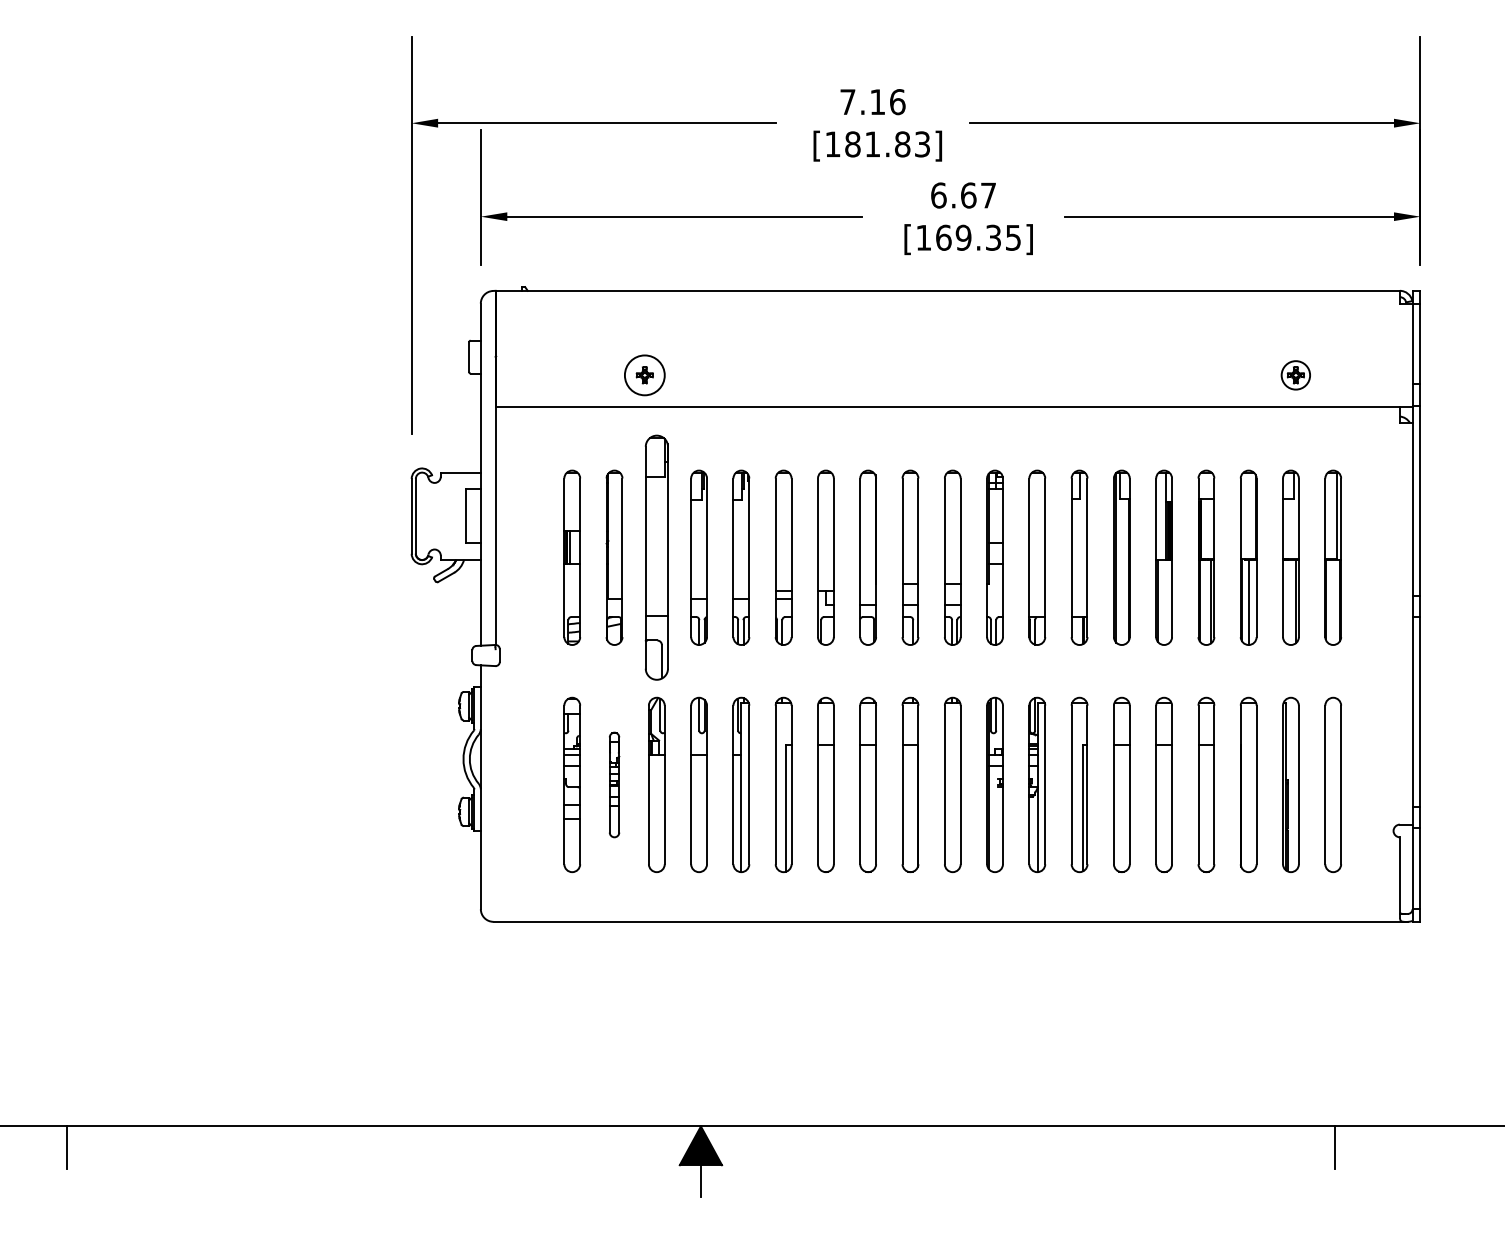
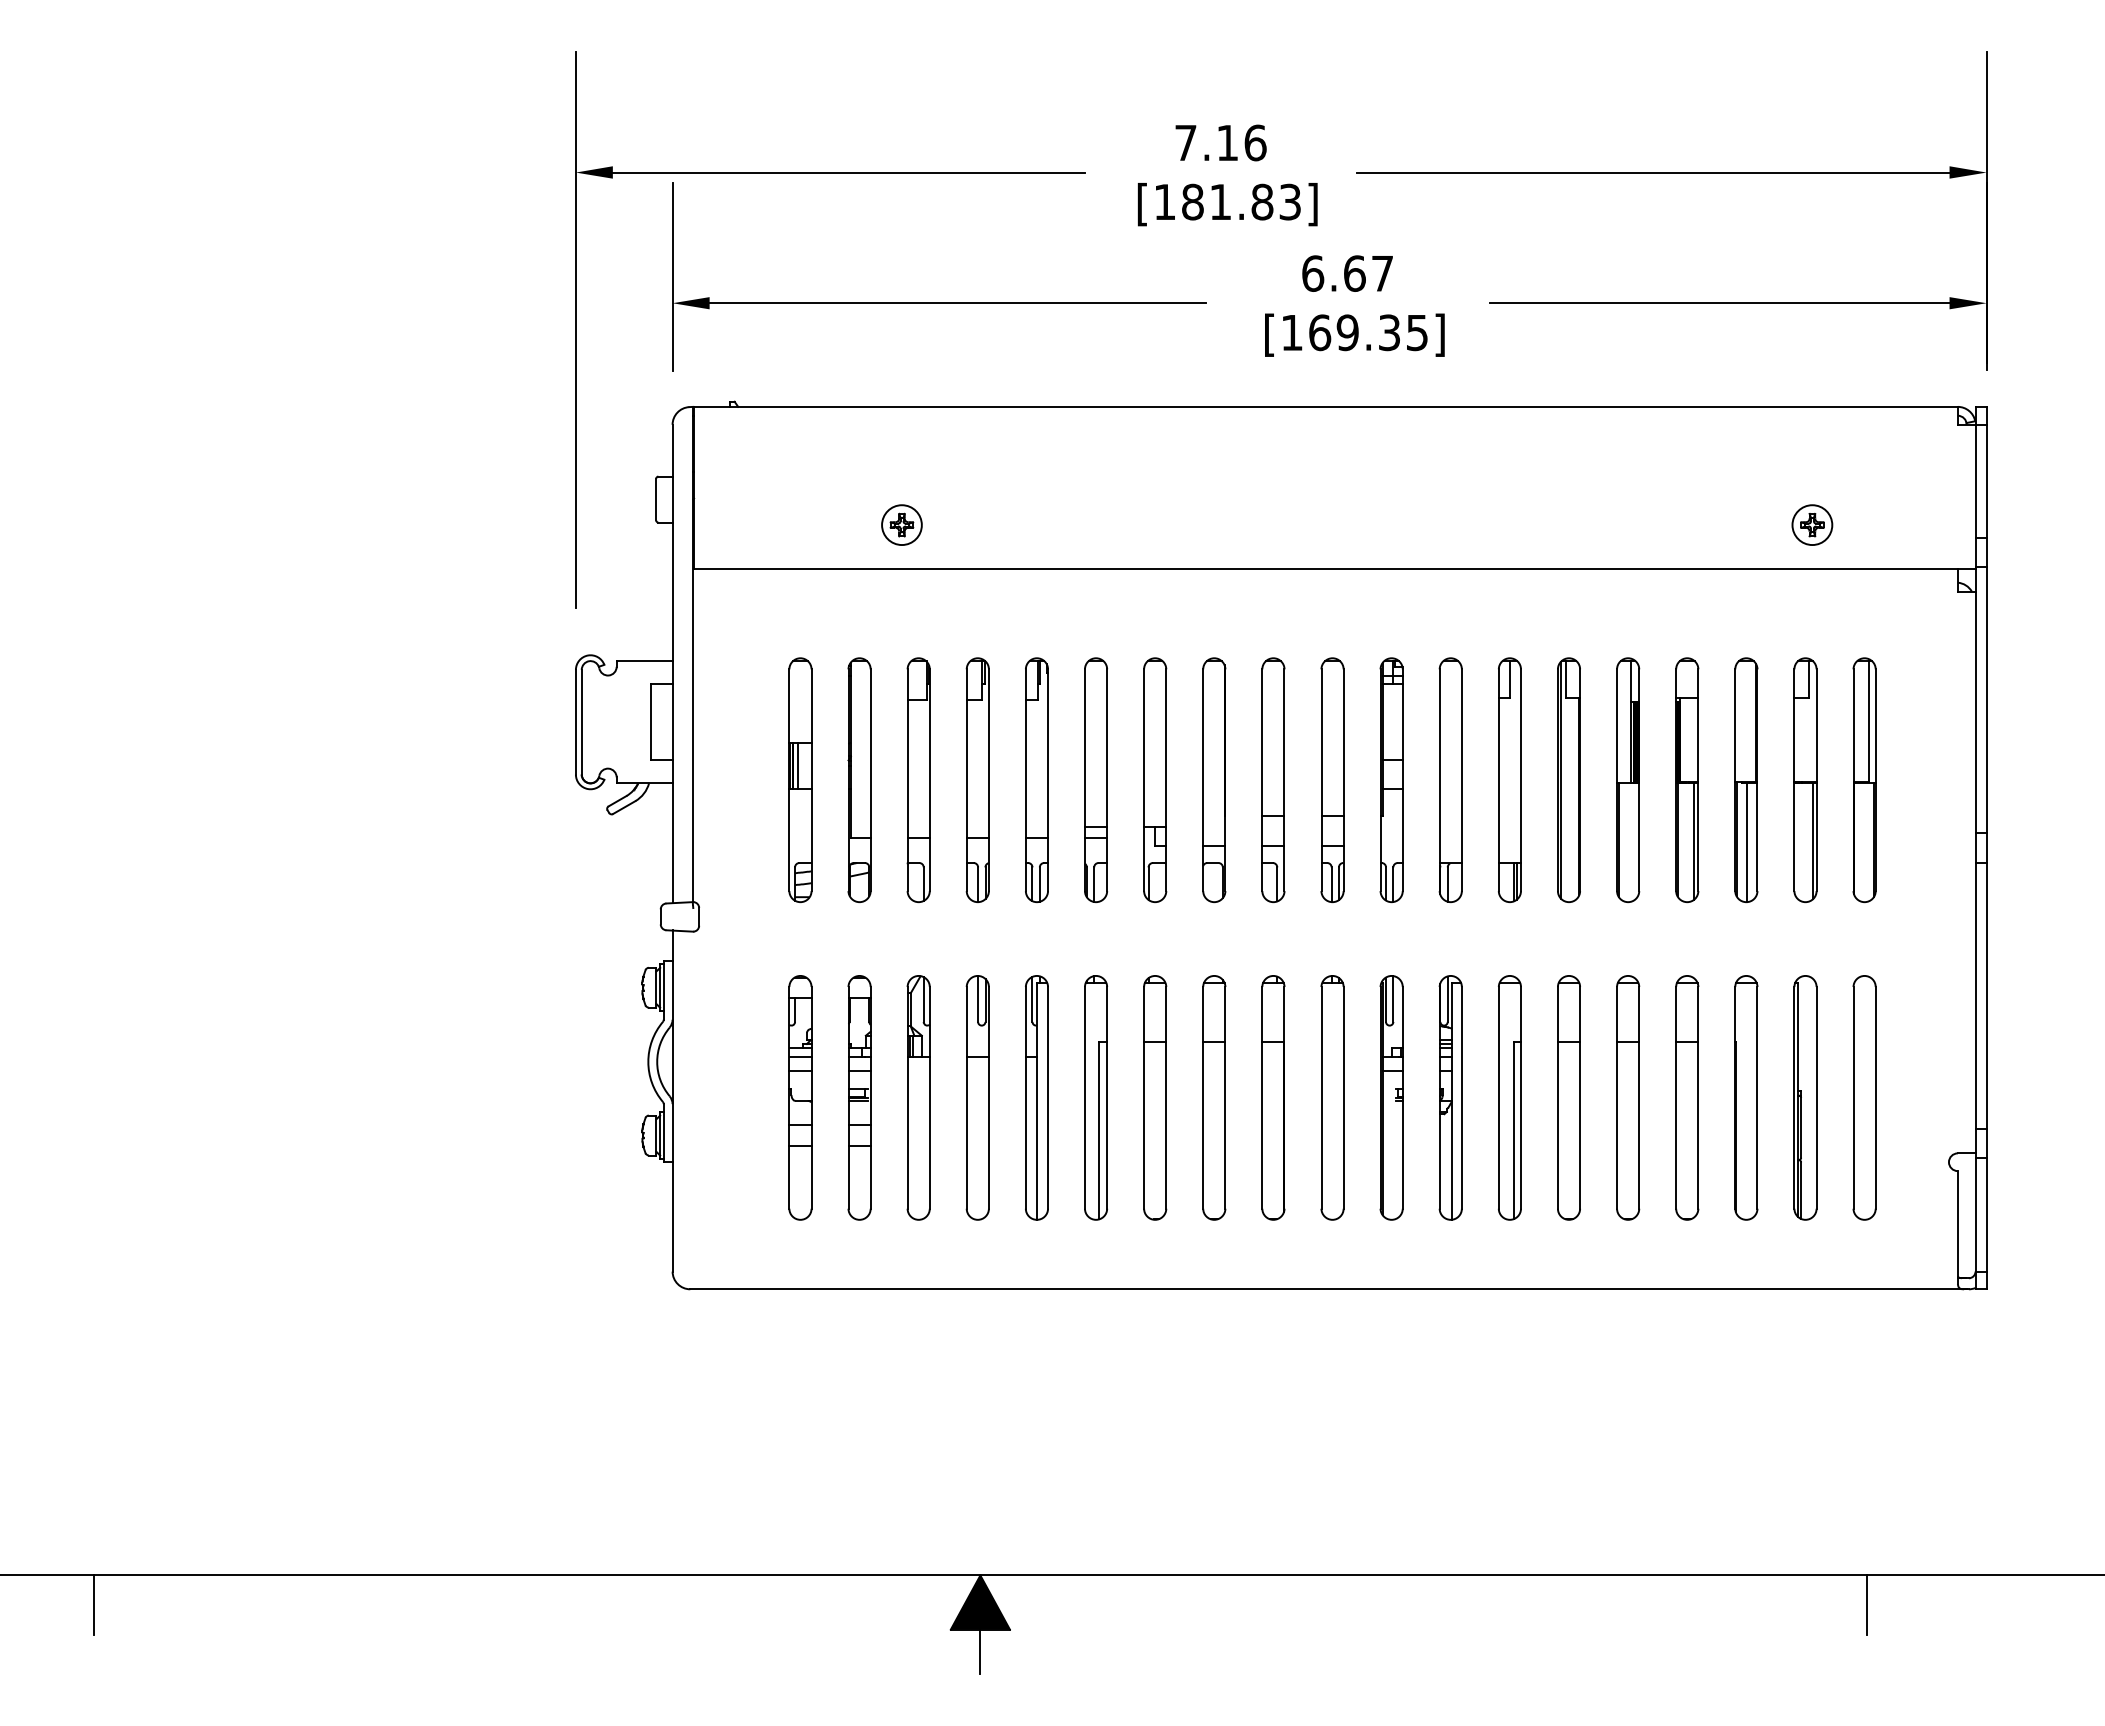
circle: (644, 375) -> (901, 525), size x0.71
part: (656, 558) -> (918, 780), size x0.71
part: (614, 784) -> (859, 1097), size x1.67

